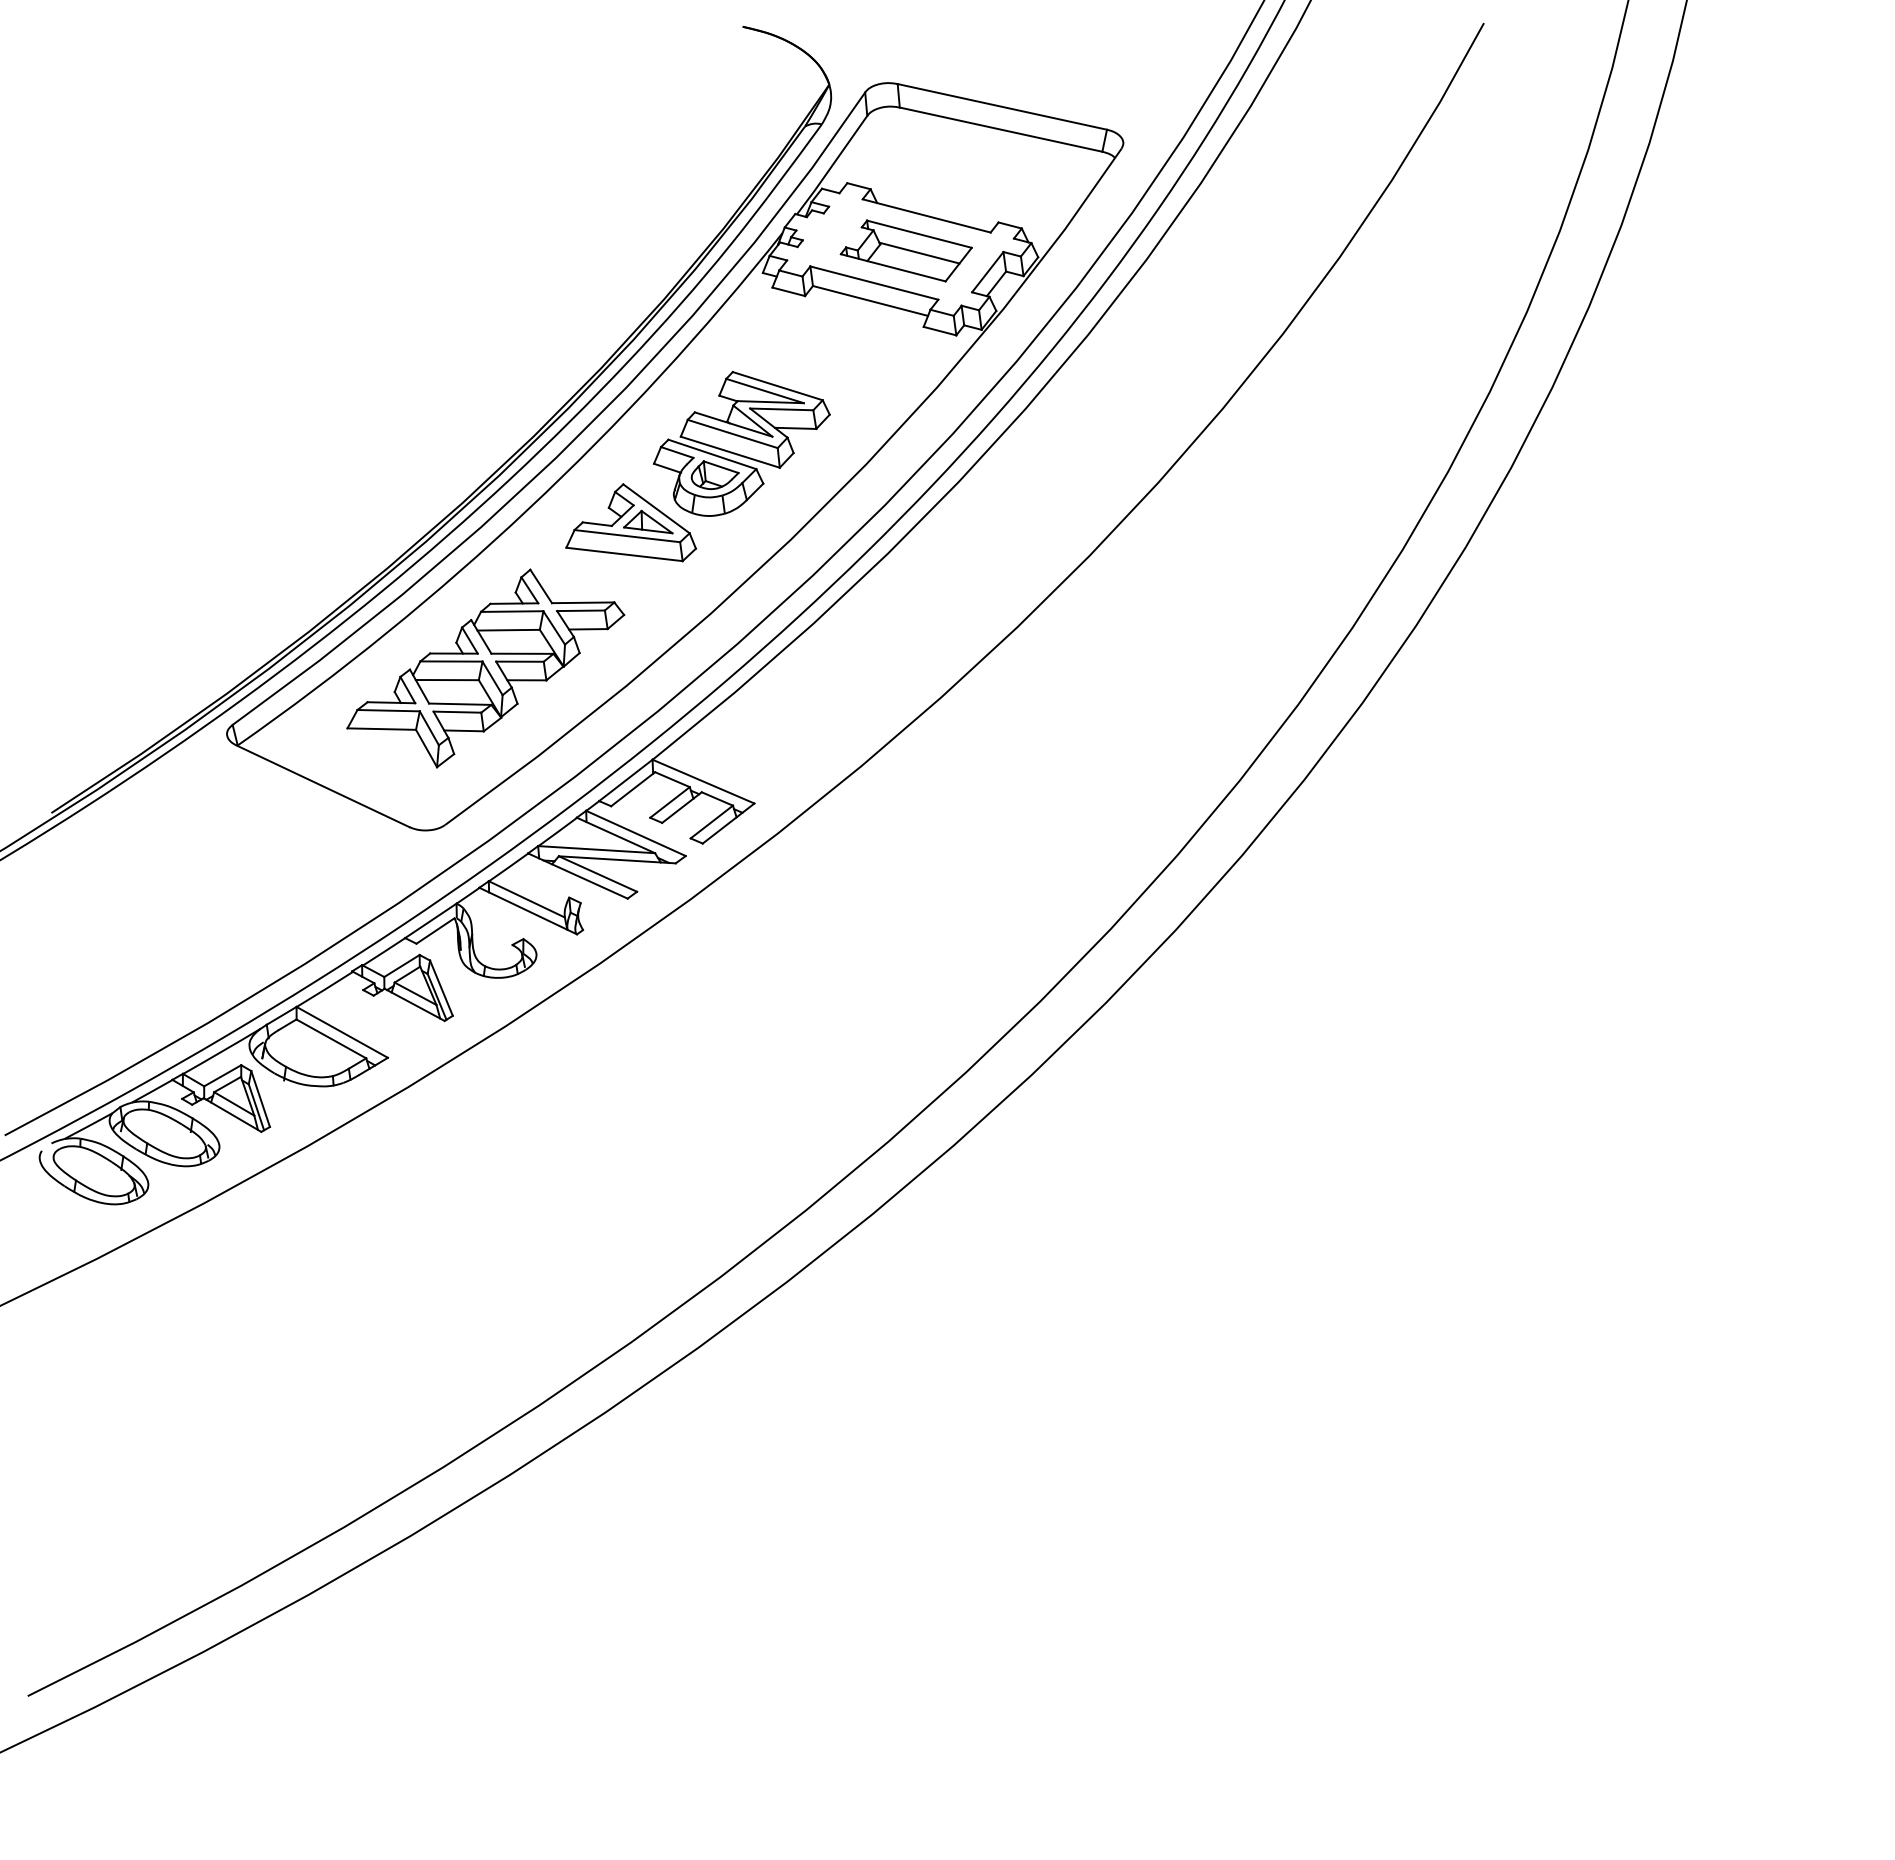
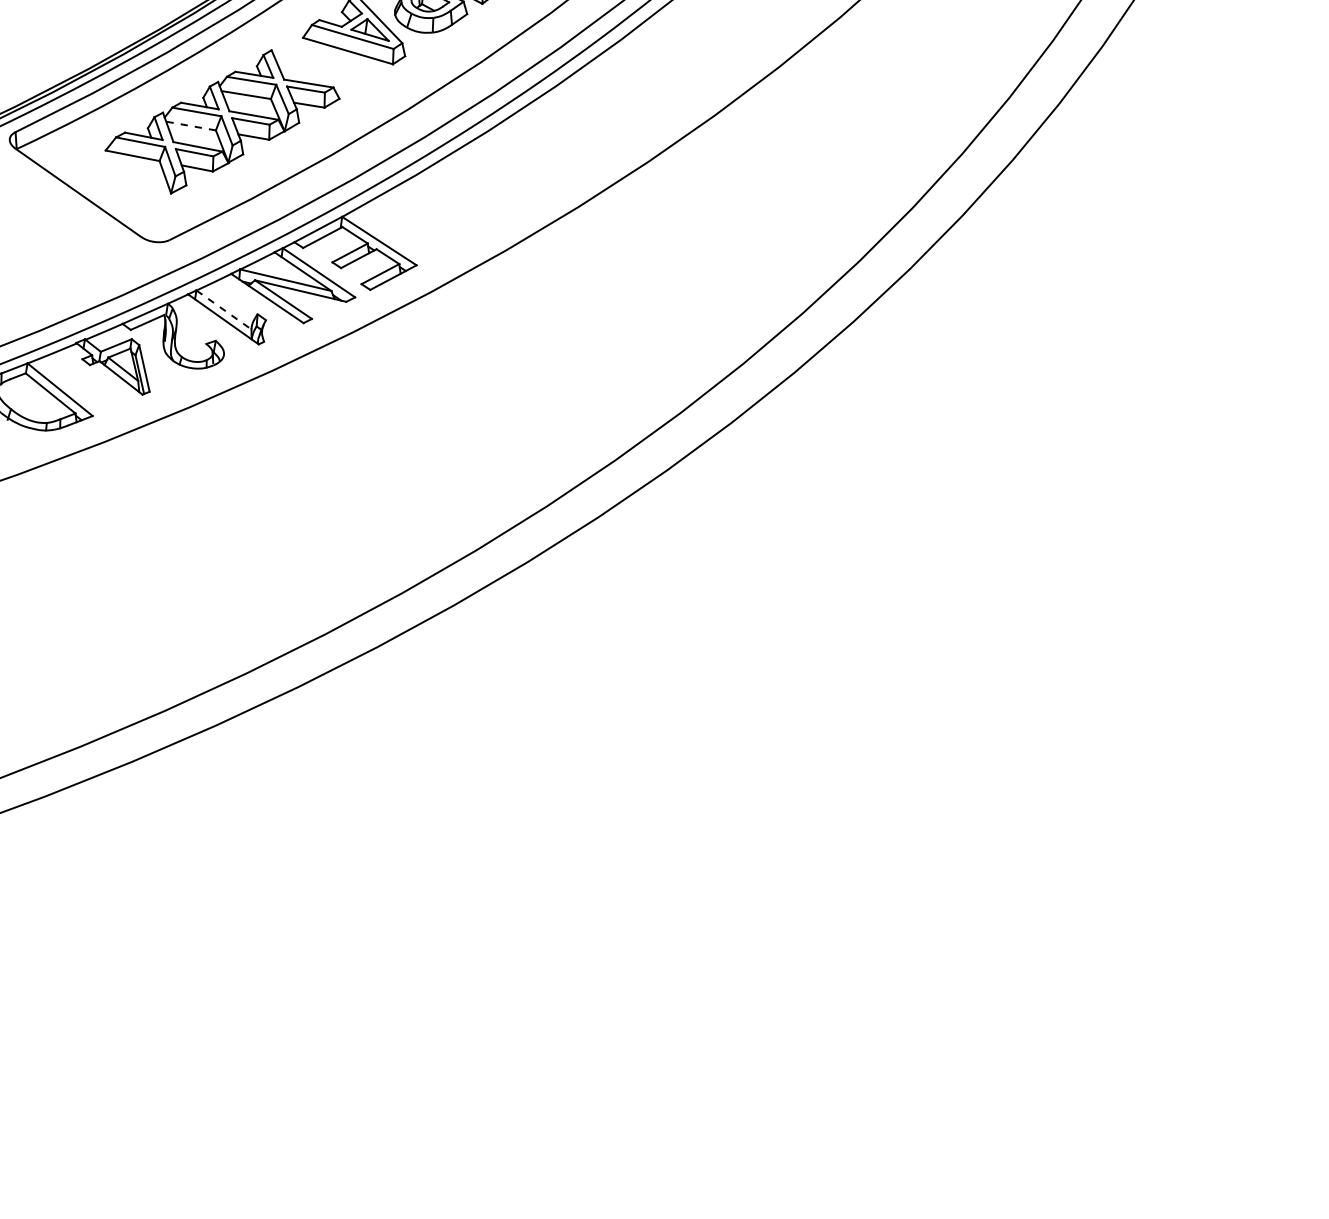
line: (447, 680) -> (191, 126), solid -> dashed
line: (527, 899) -> (224, 310), solid -> dashed

